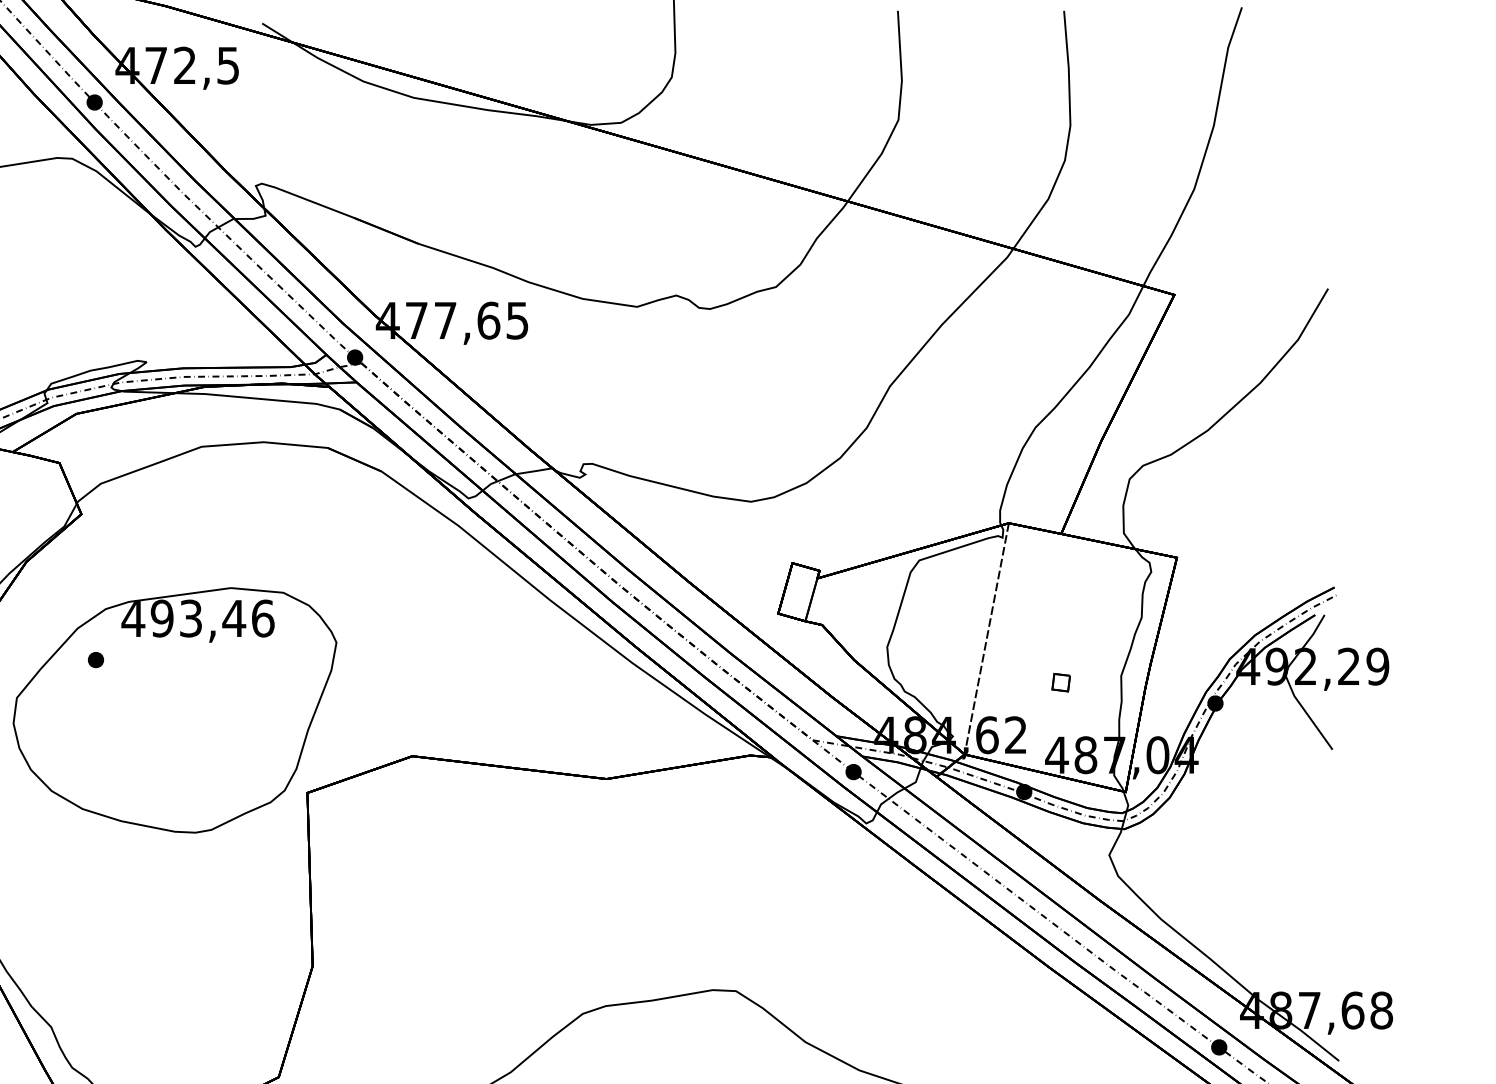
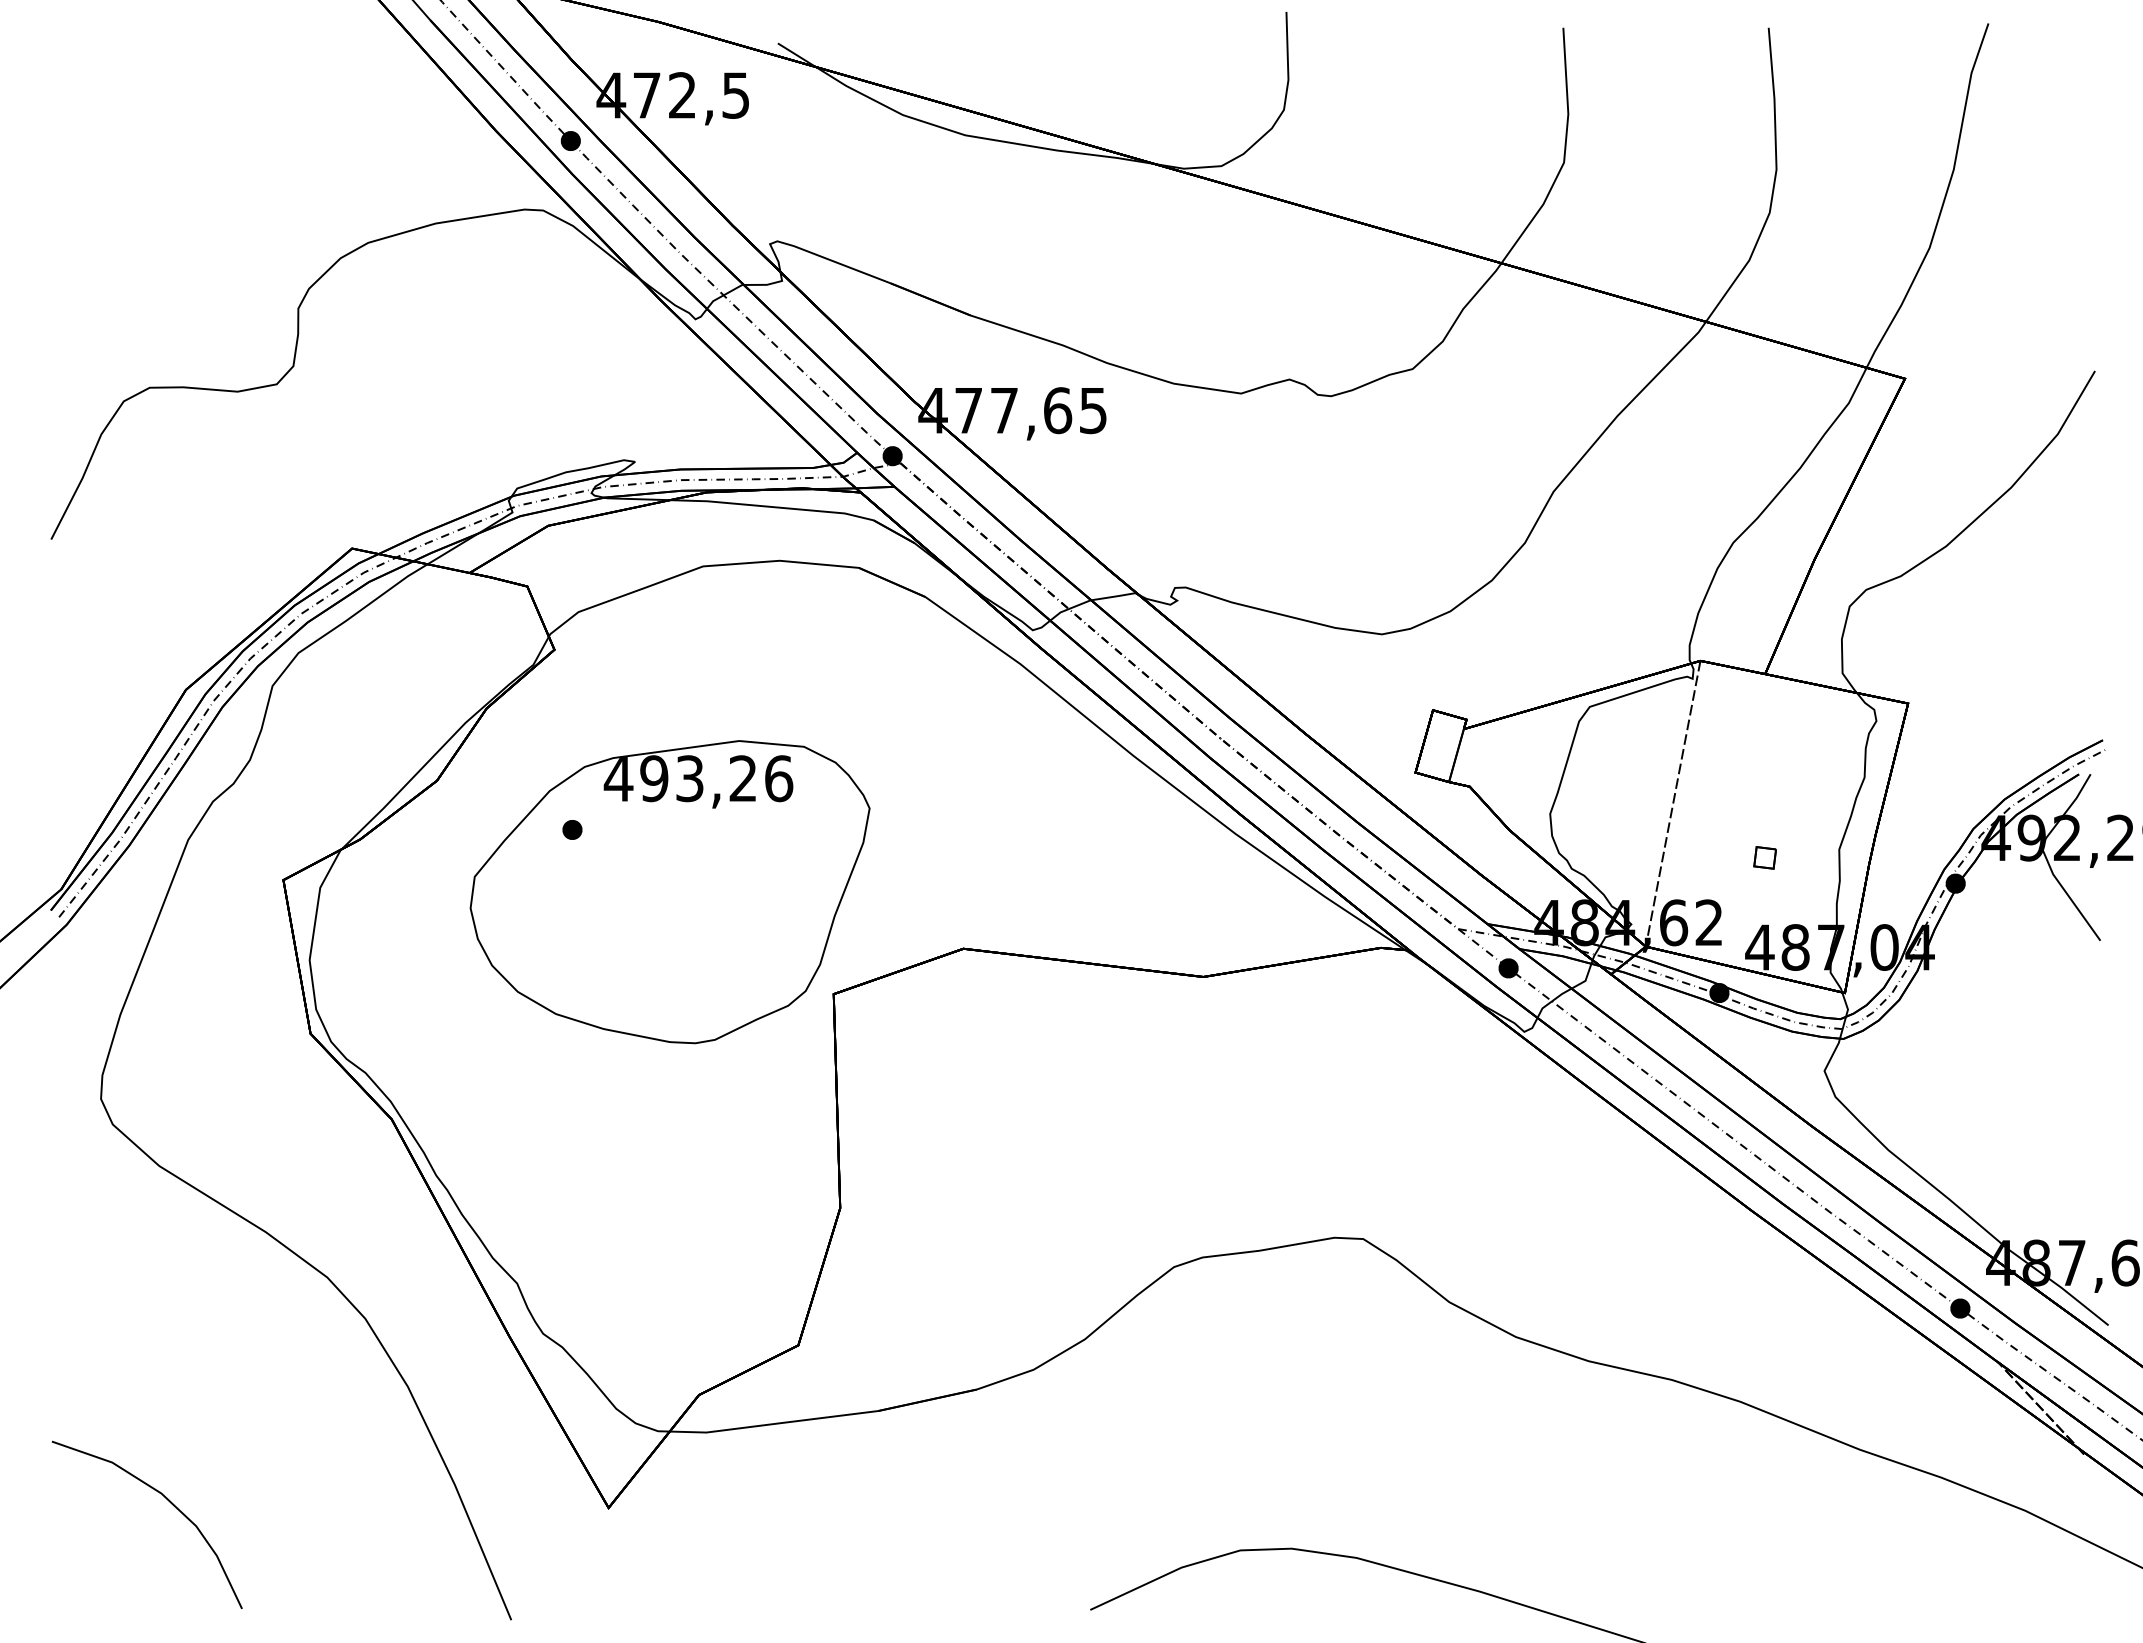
text: (234, 618) -> (743, 778), 493,46 -> 493,26

